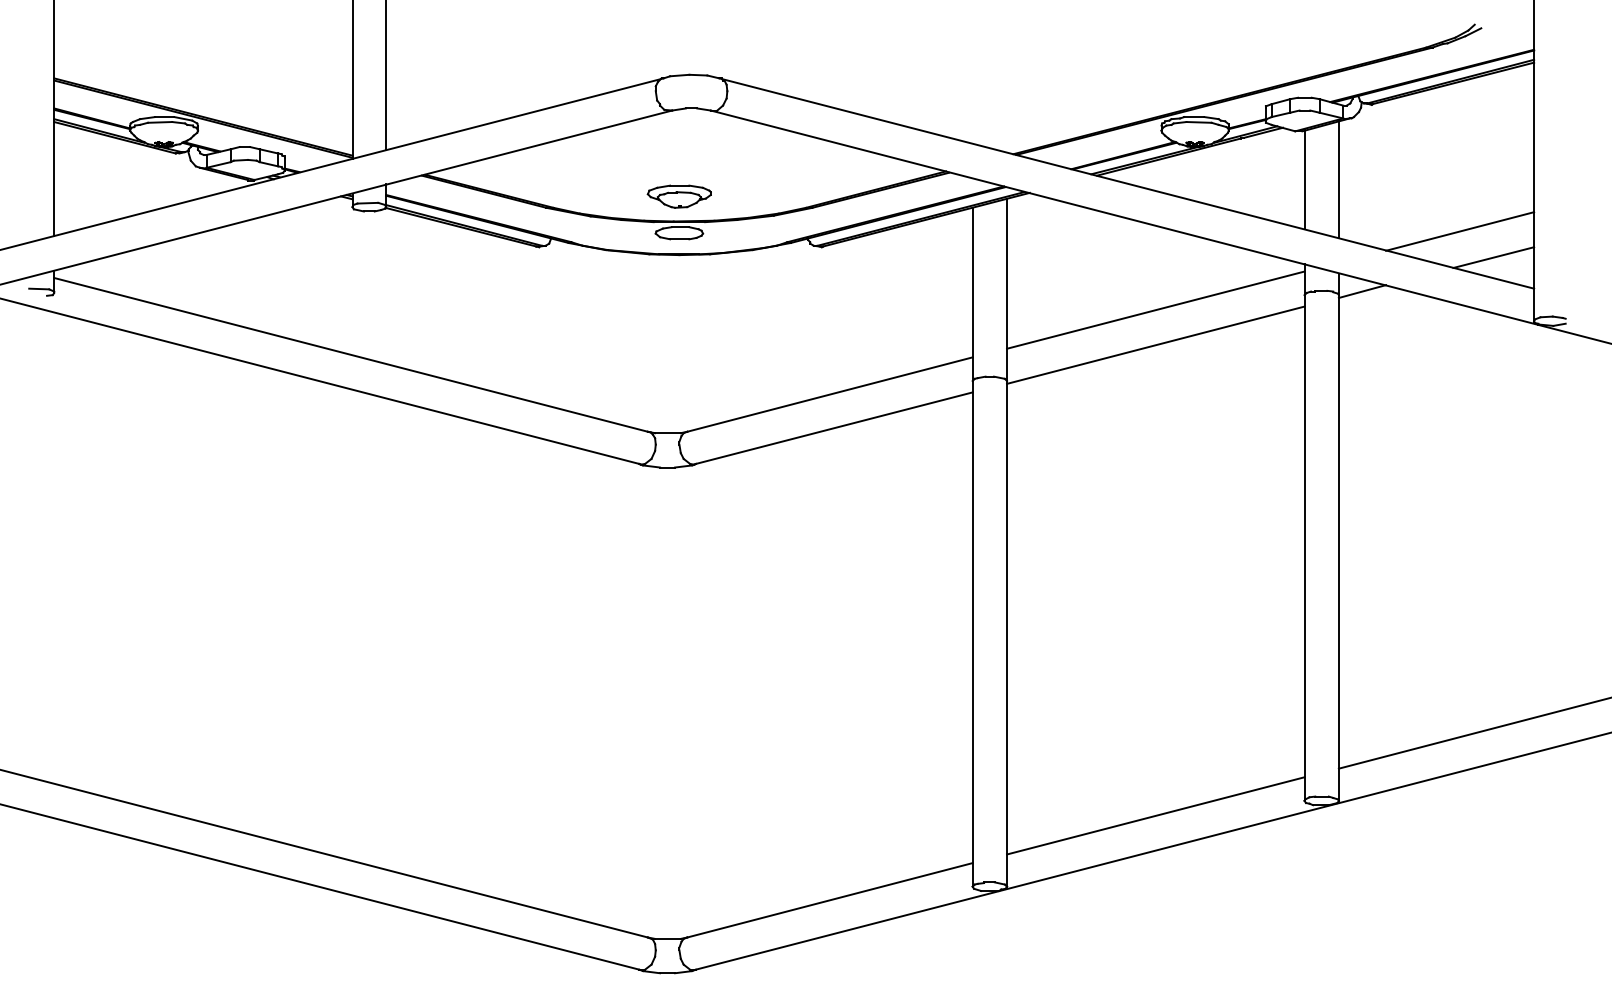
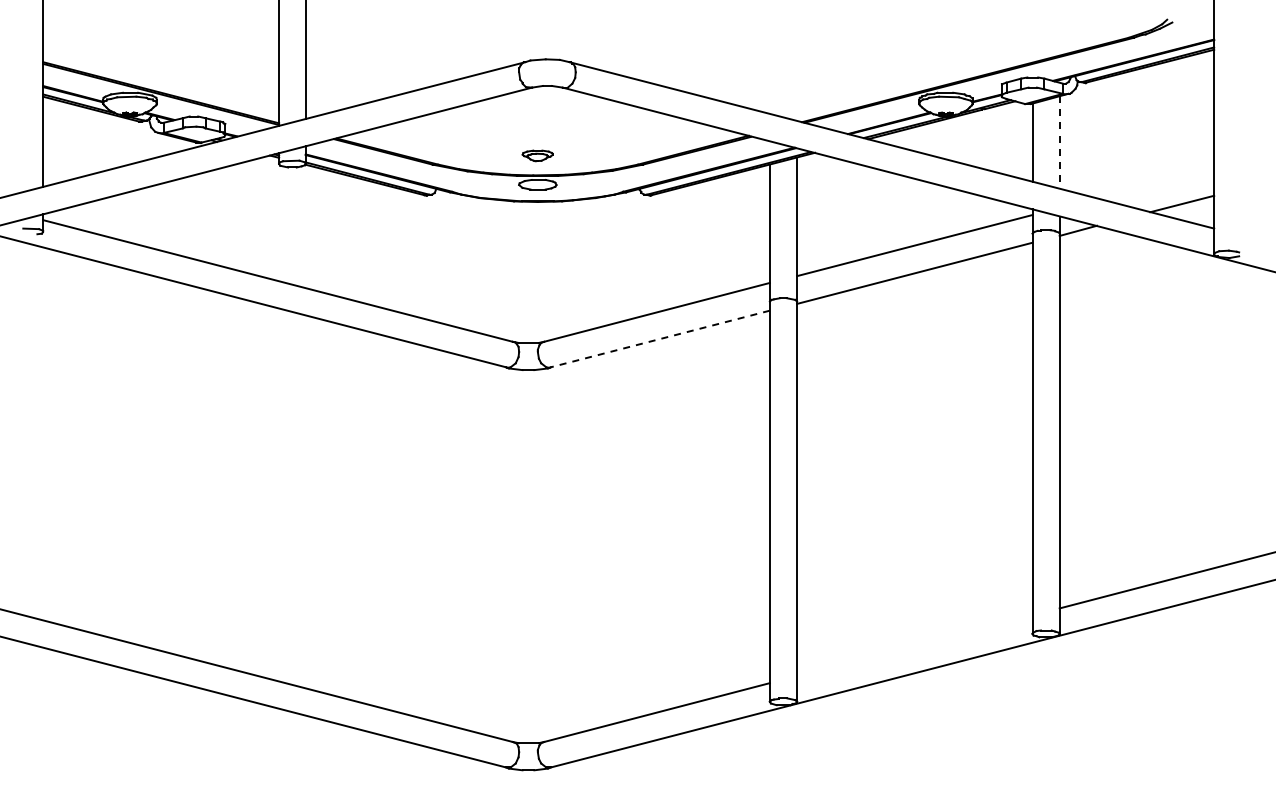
line: (1338, 179) -> (1059, 142), solid -> dashed
part: (678, 196) -> (537, 155), size x0.6
line: (1459, 231) -> (1155, 183), removed
line: (833, 428) -> (659, 339), solid -> dashed
line: (1155, 815) -> (914, 645), removed

